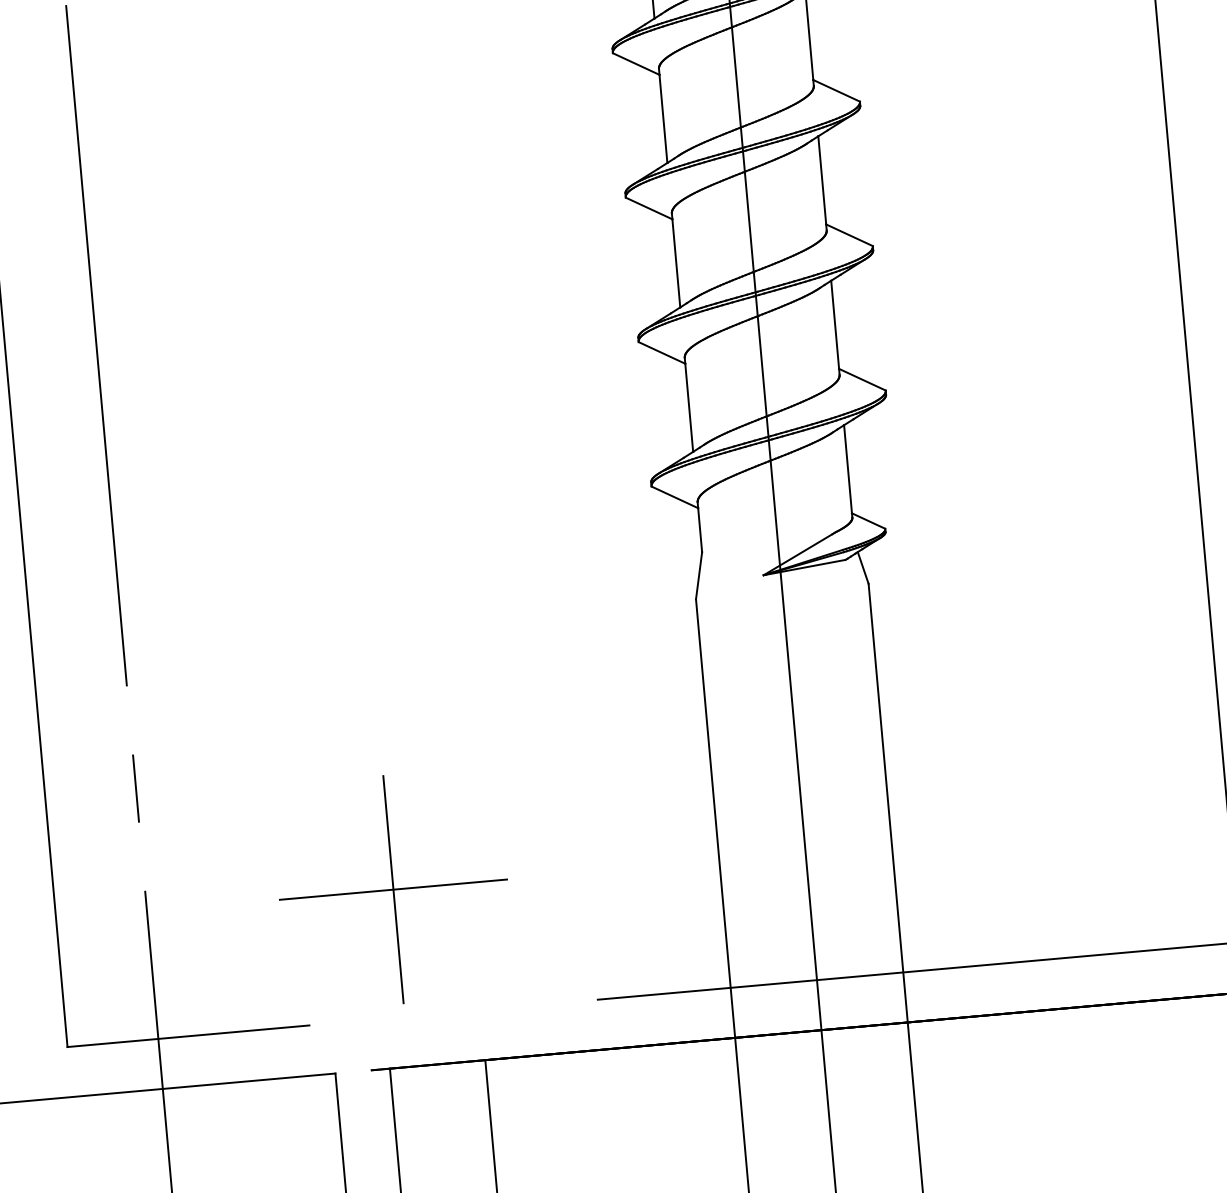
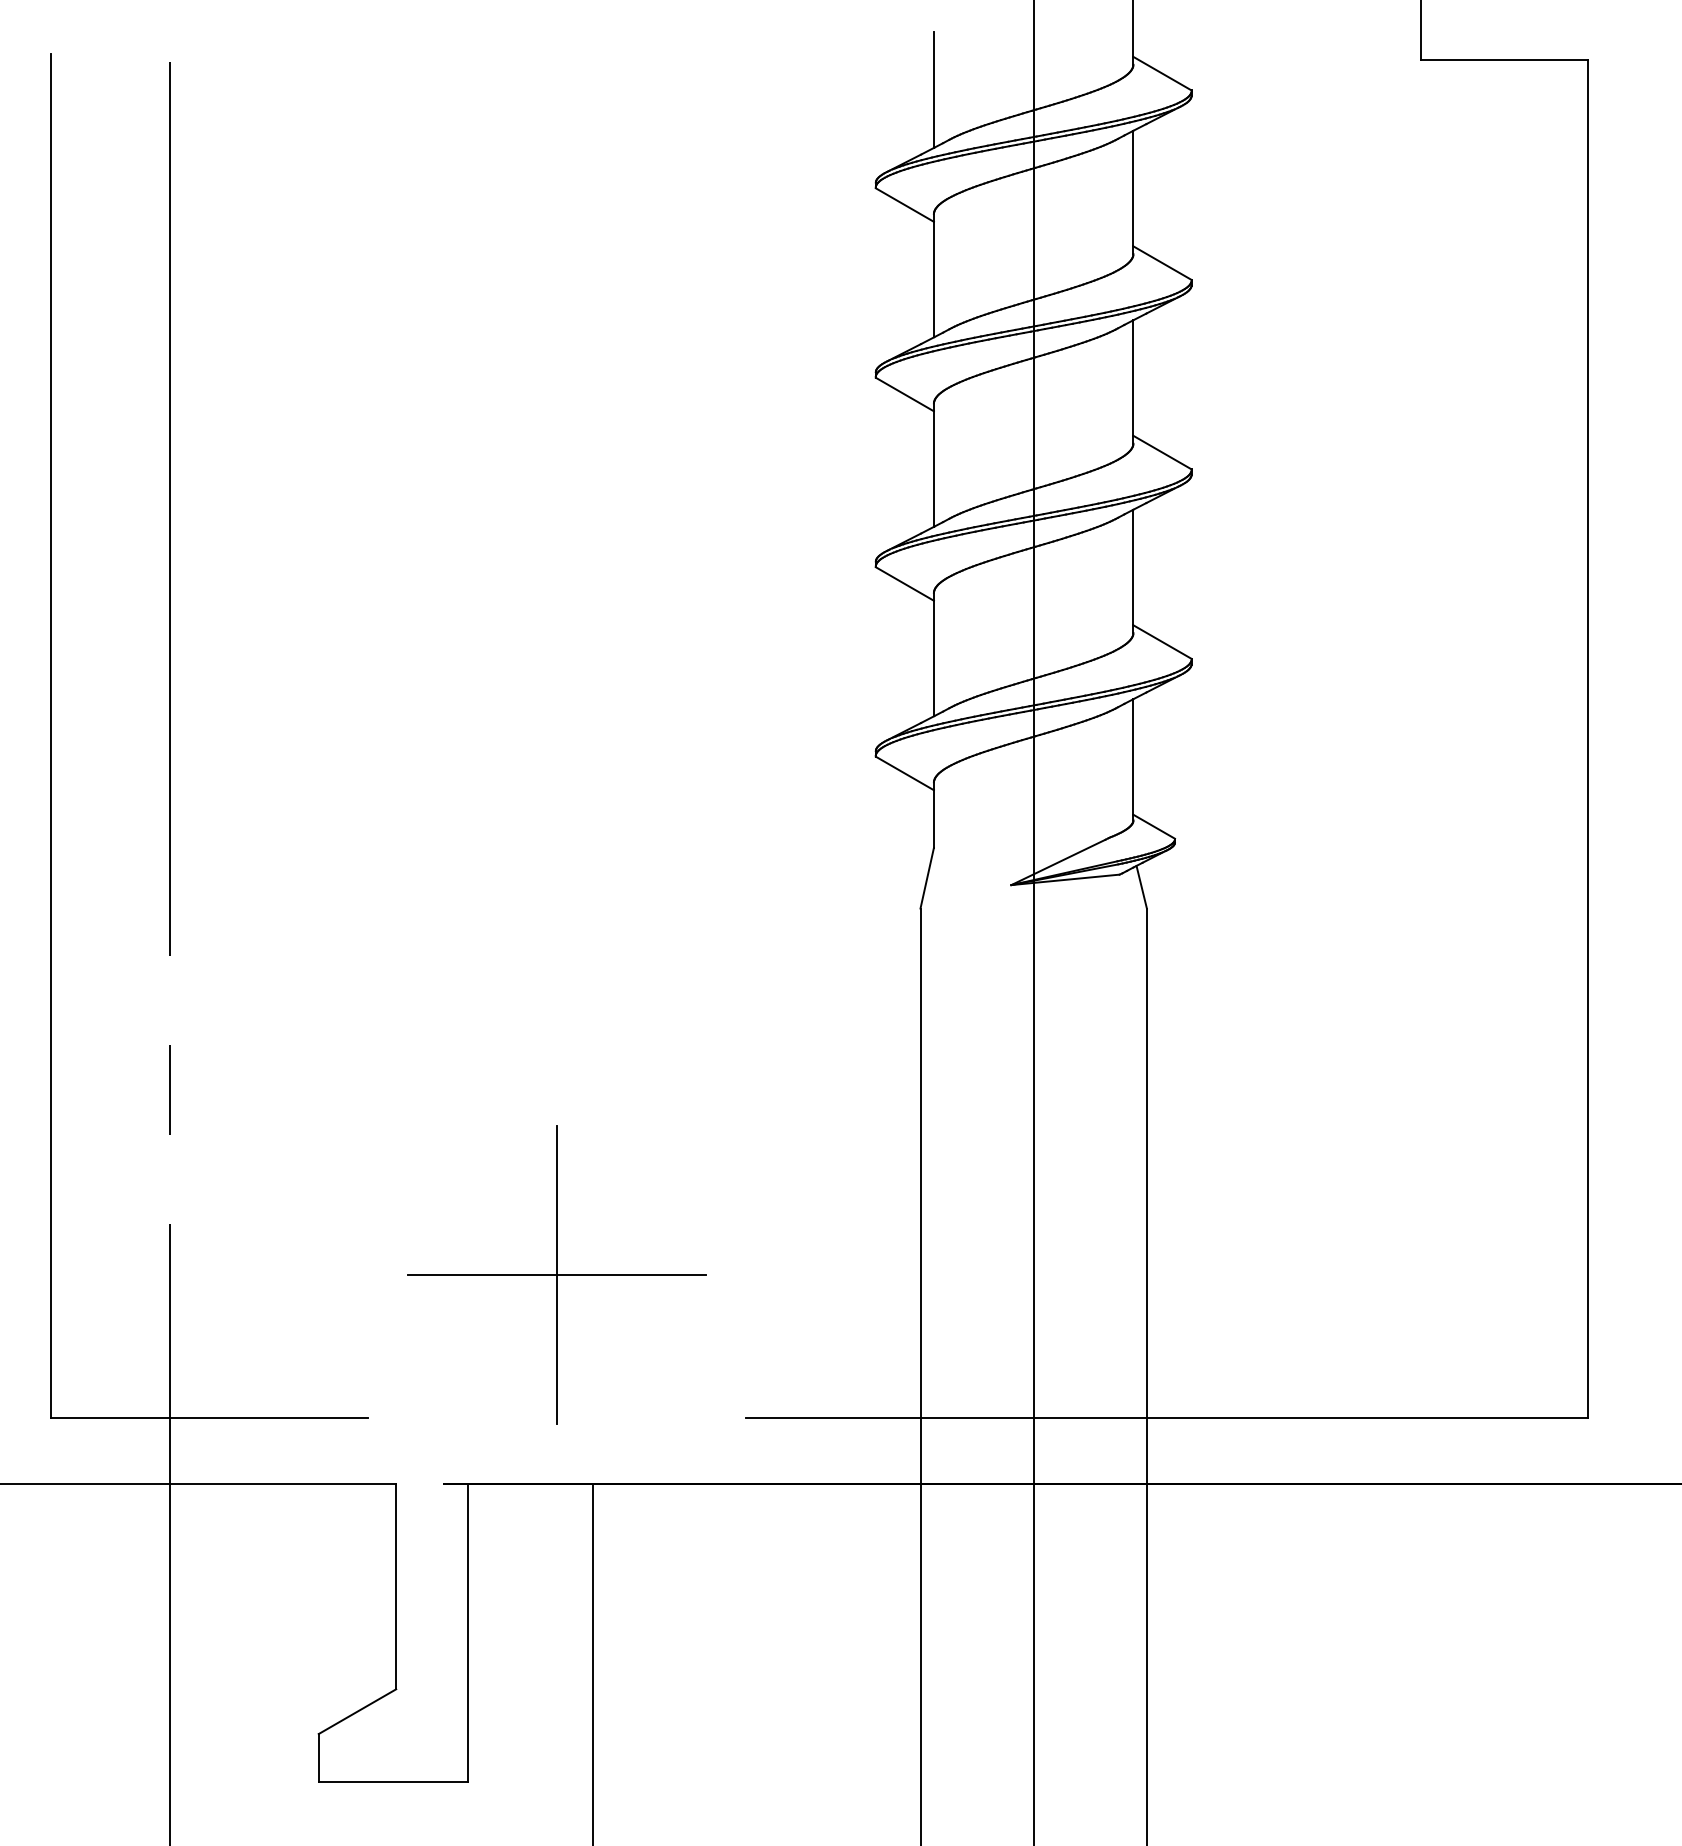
part: (392, 889) -> (556, 1274), moved

